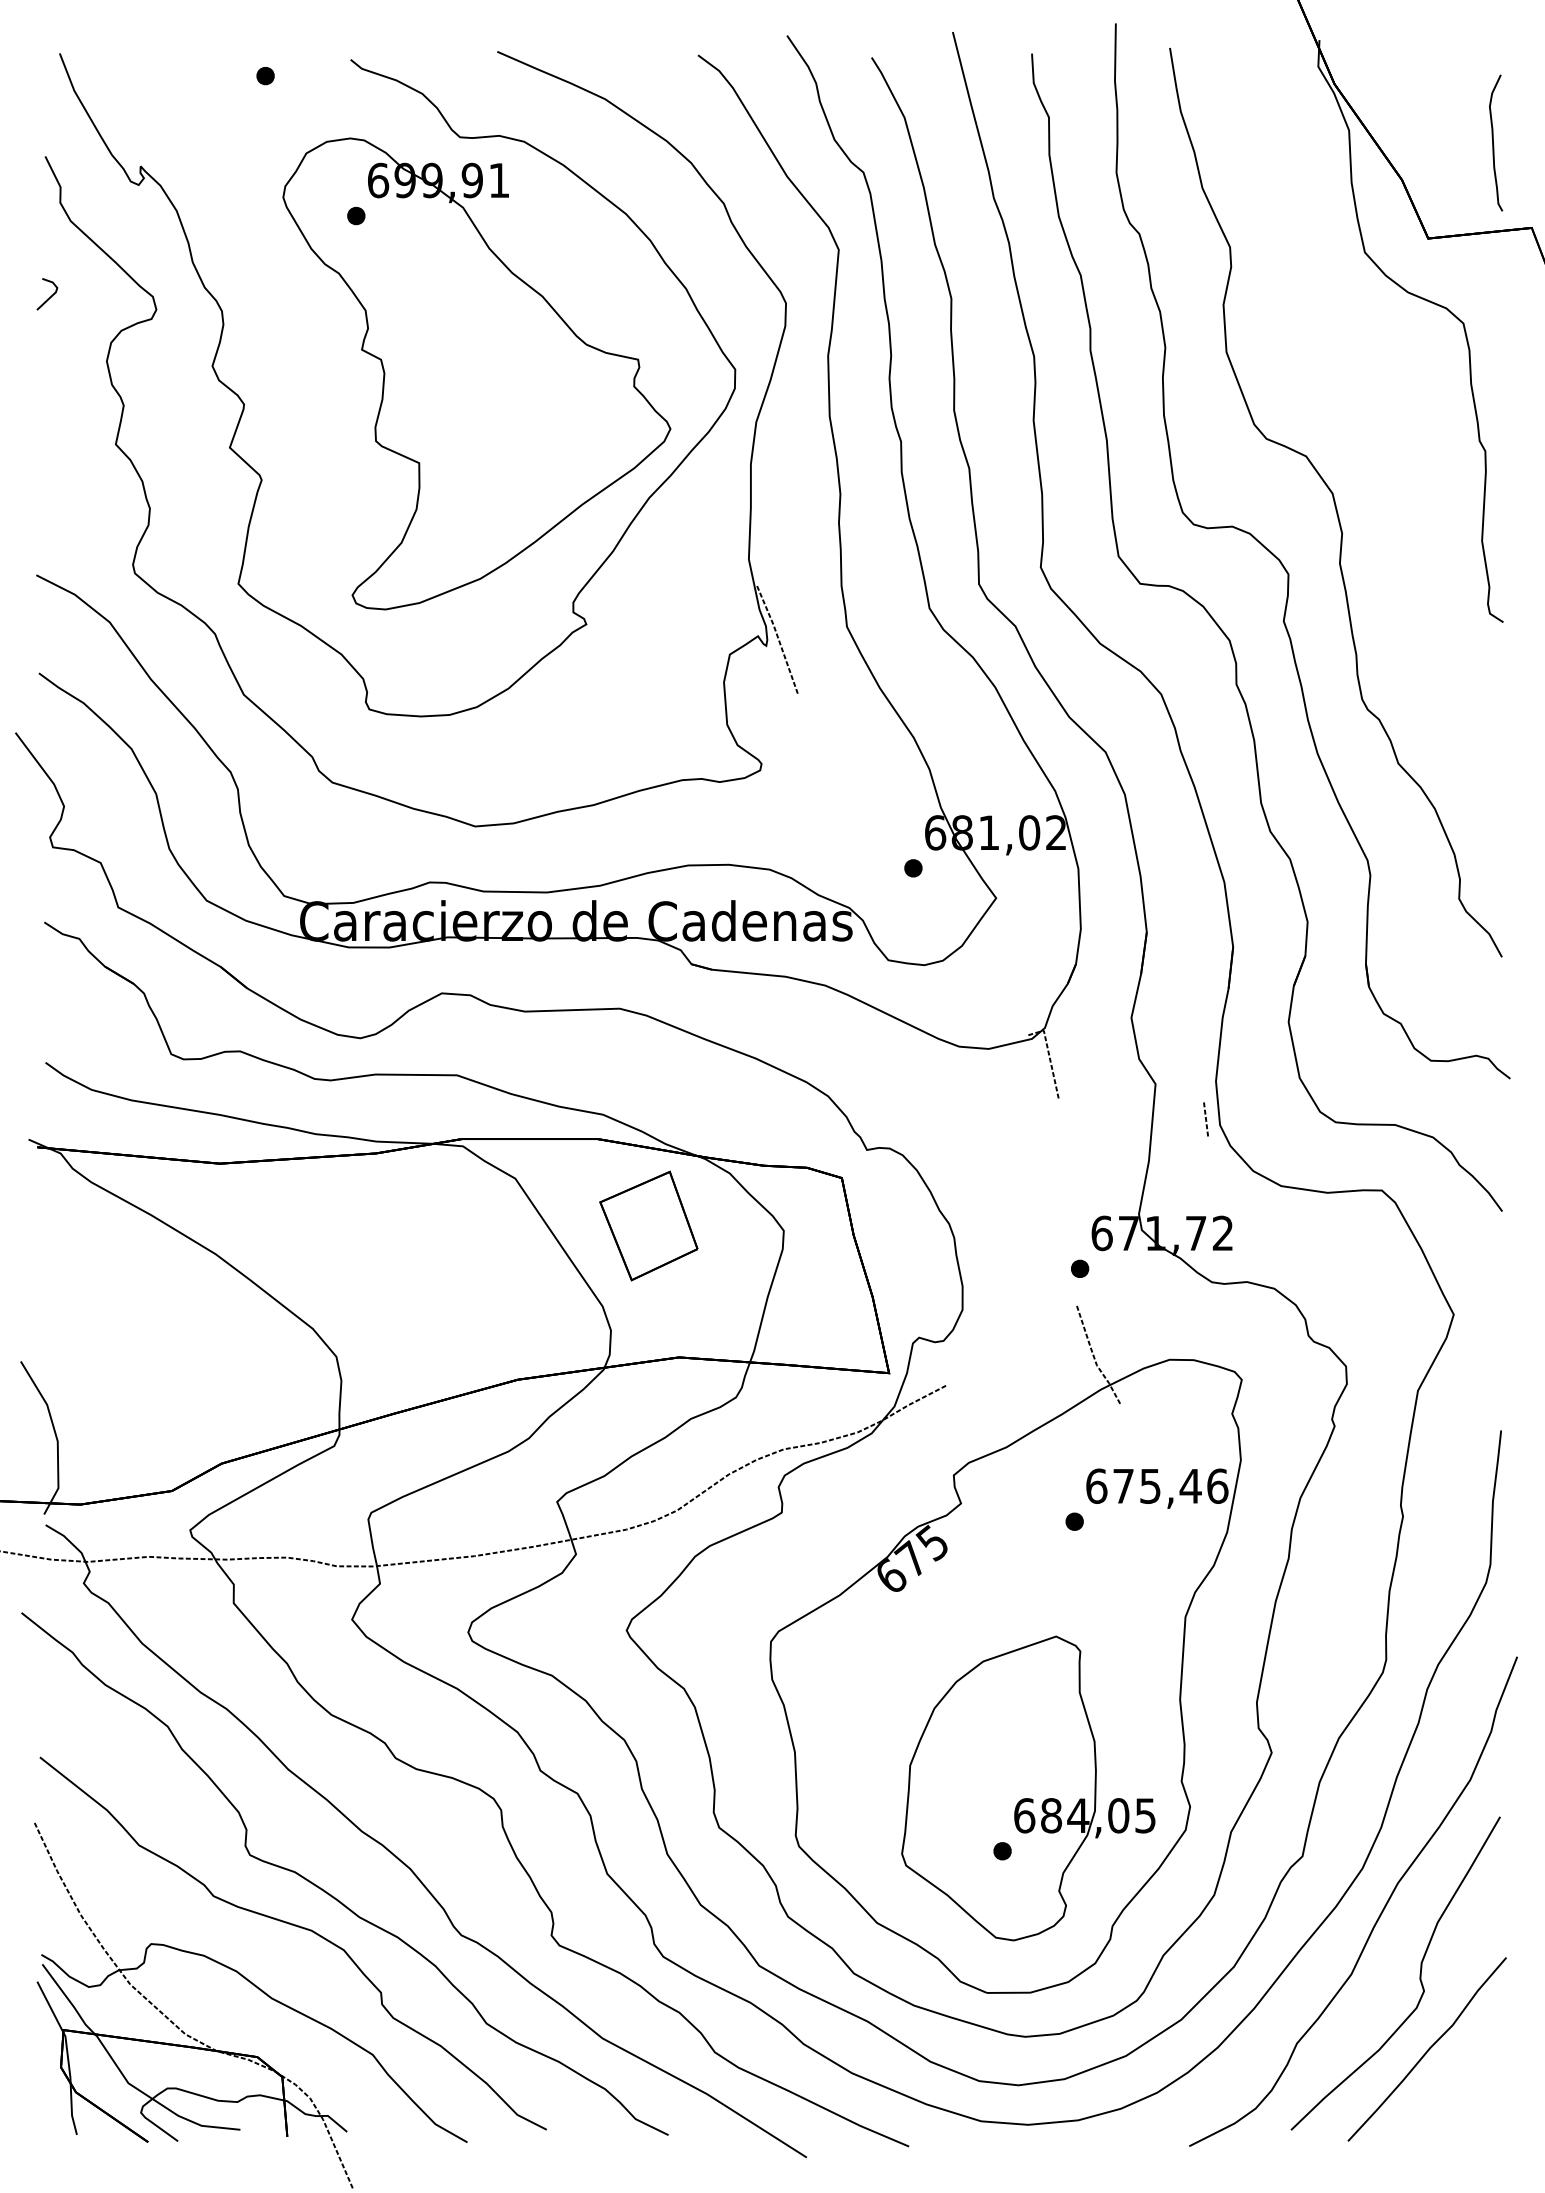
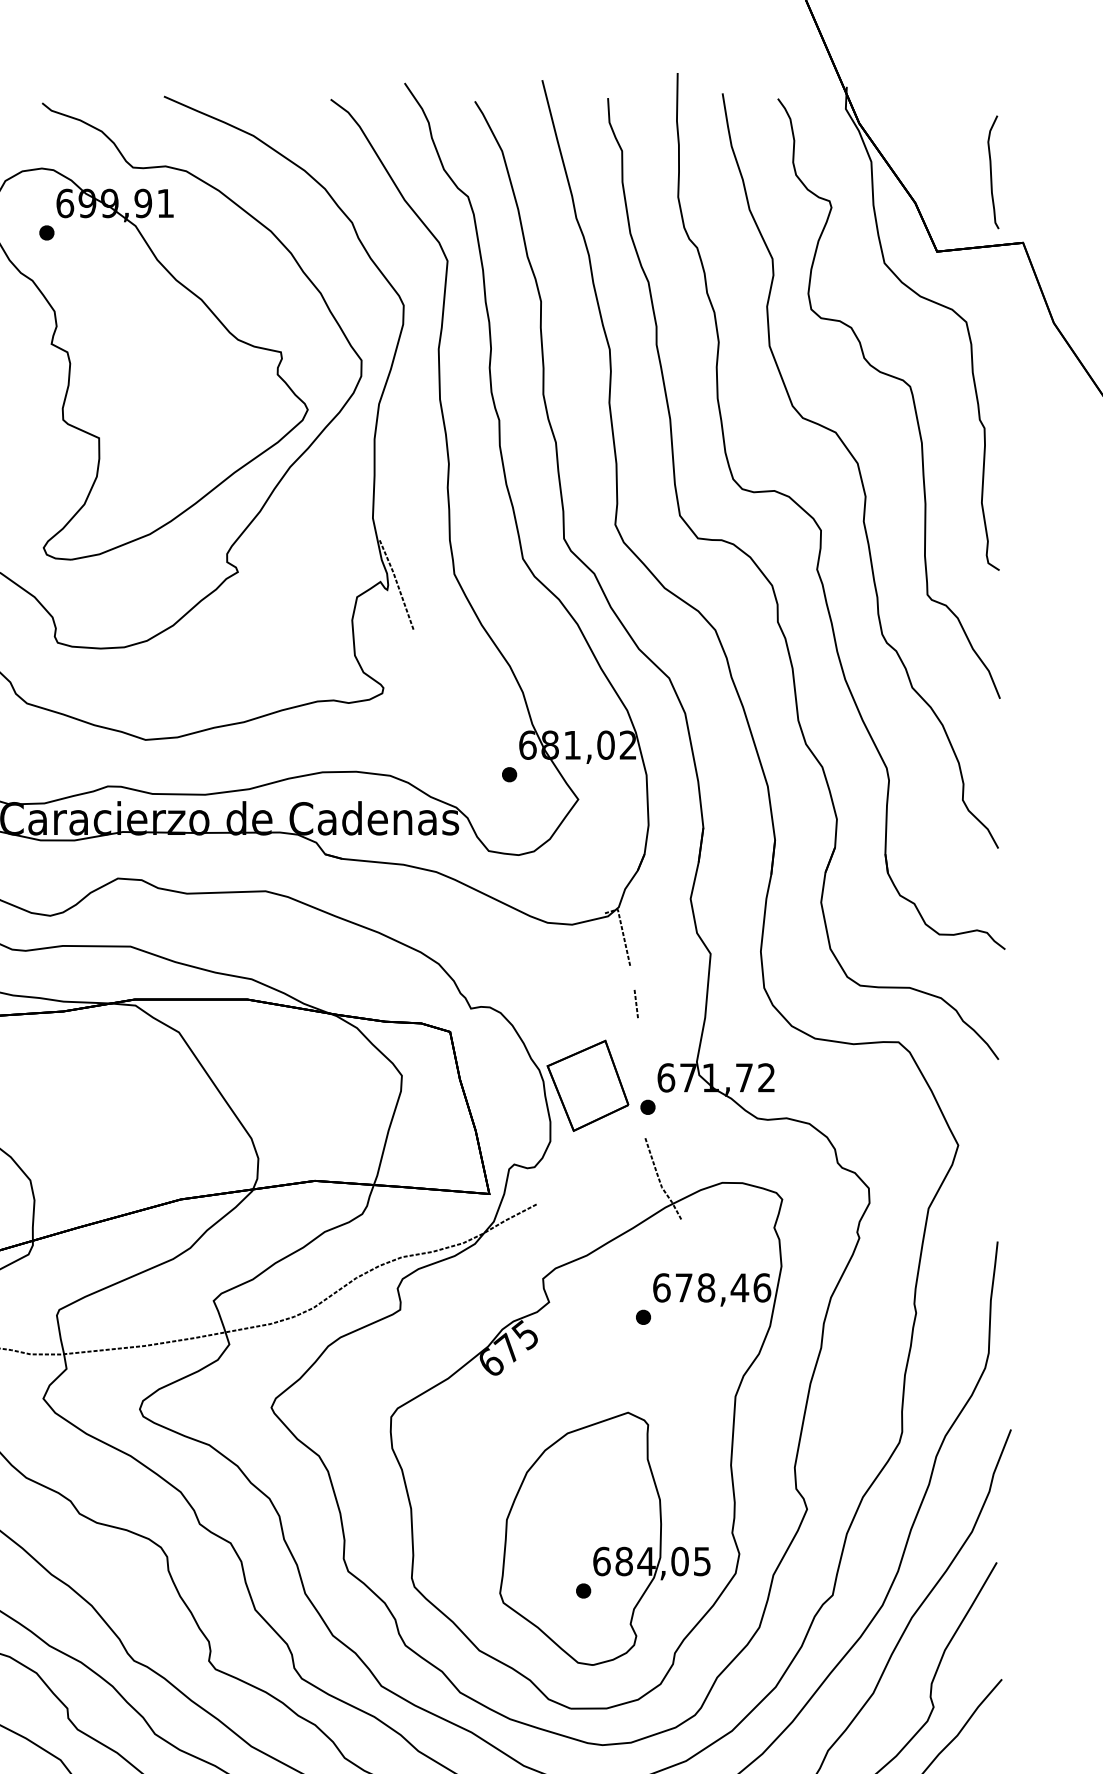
curve: (1378, 391) -> (895, 378), added
line: (1205, 1119) -> (635, 1004), moved
part: (648, 1225) -> (587, 1085), moved
text: (1150, 1485) -> (706, 1287), 675,46 -> 678,46

